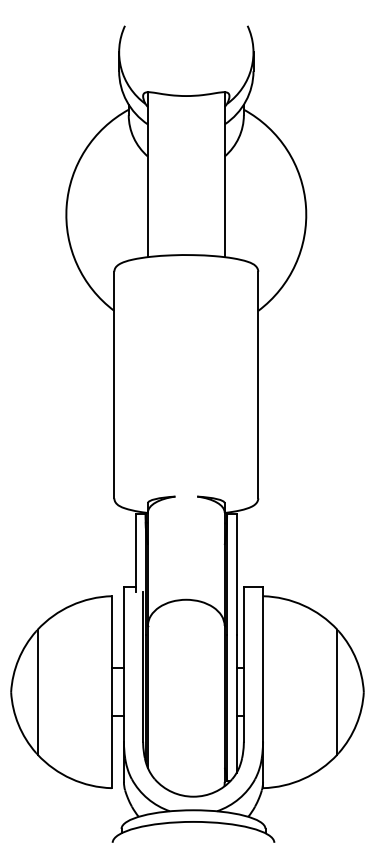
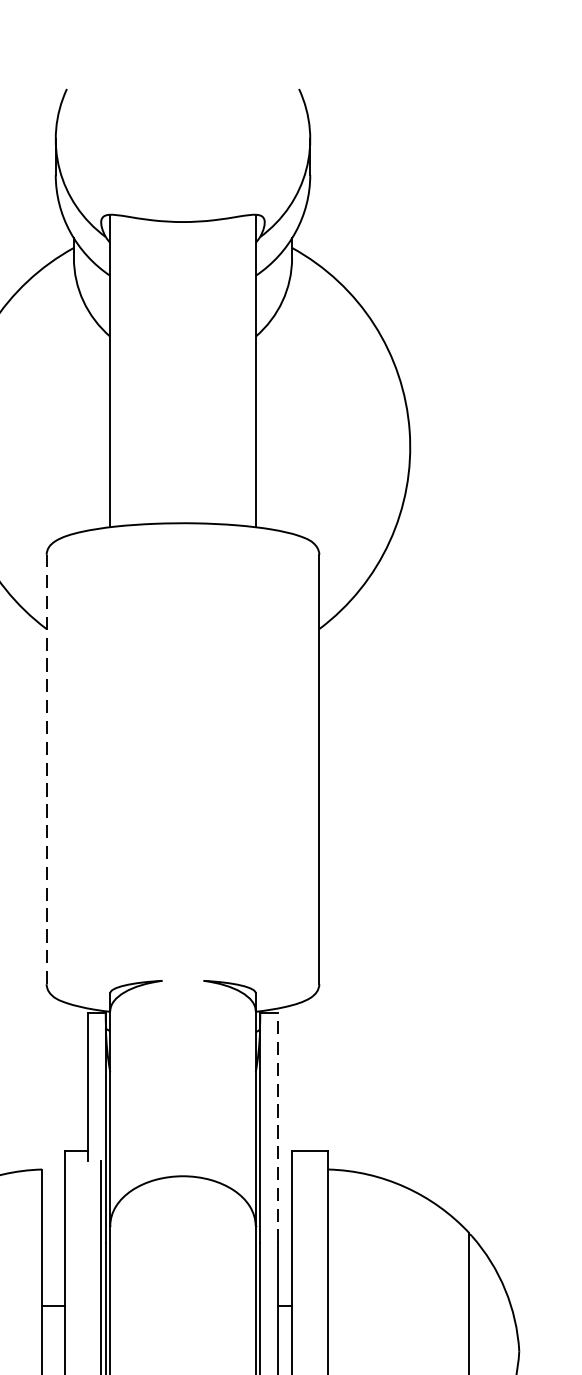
line: (114, 384) -> (46, 768), solid -> dashed
line: (236, 574) -> (278, 1128), solid -> dashed

